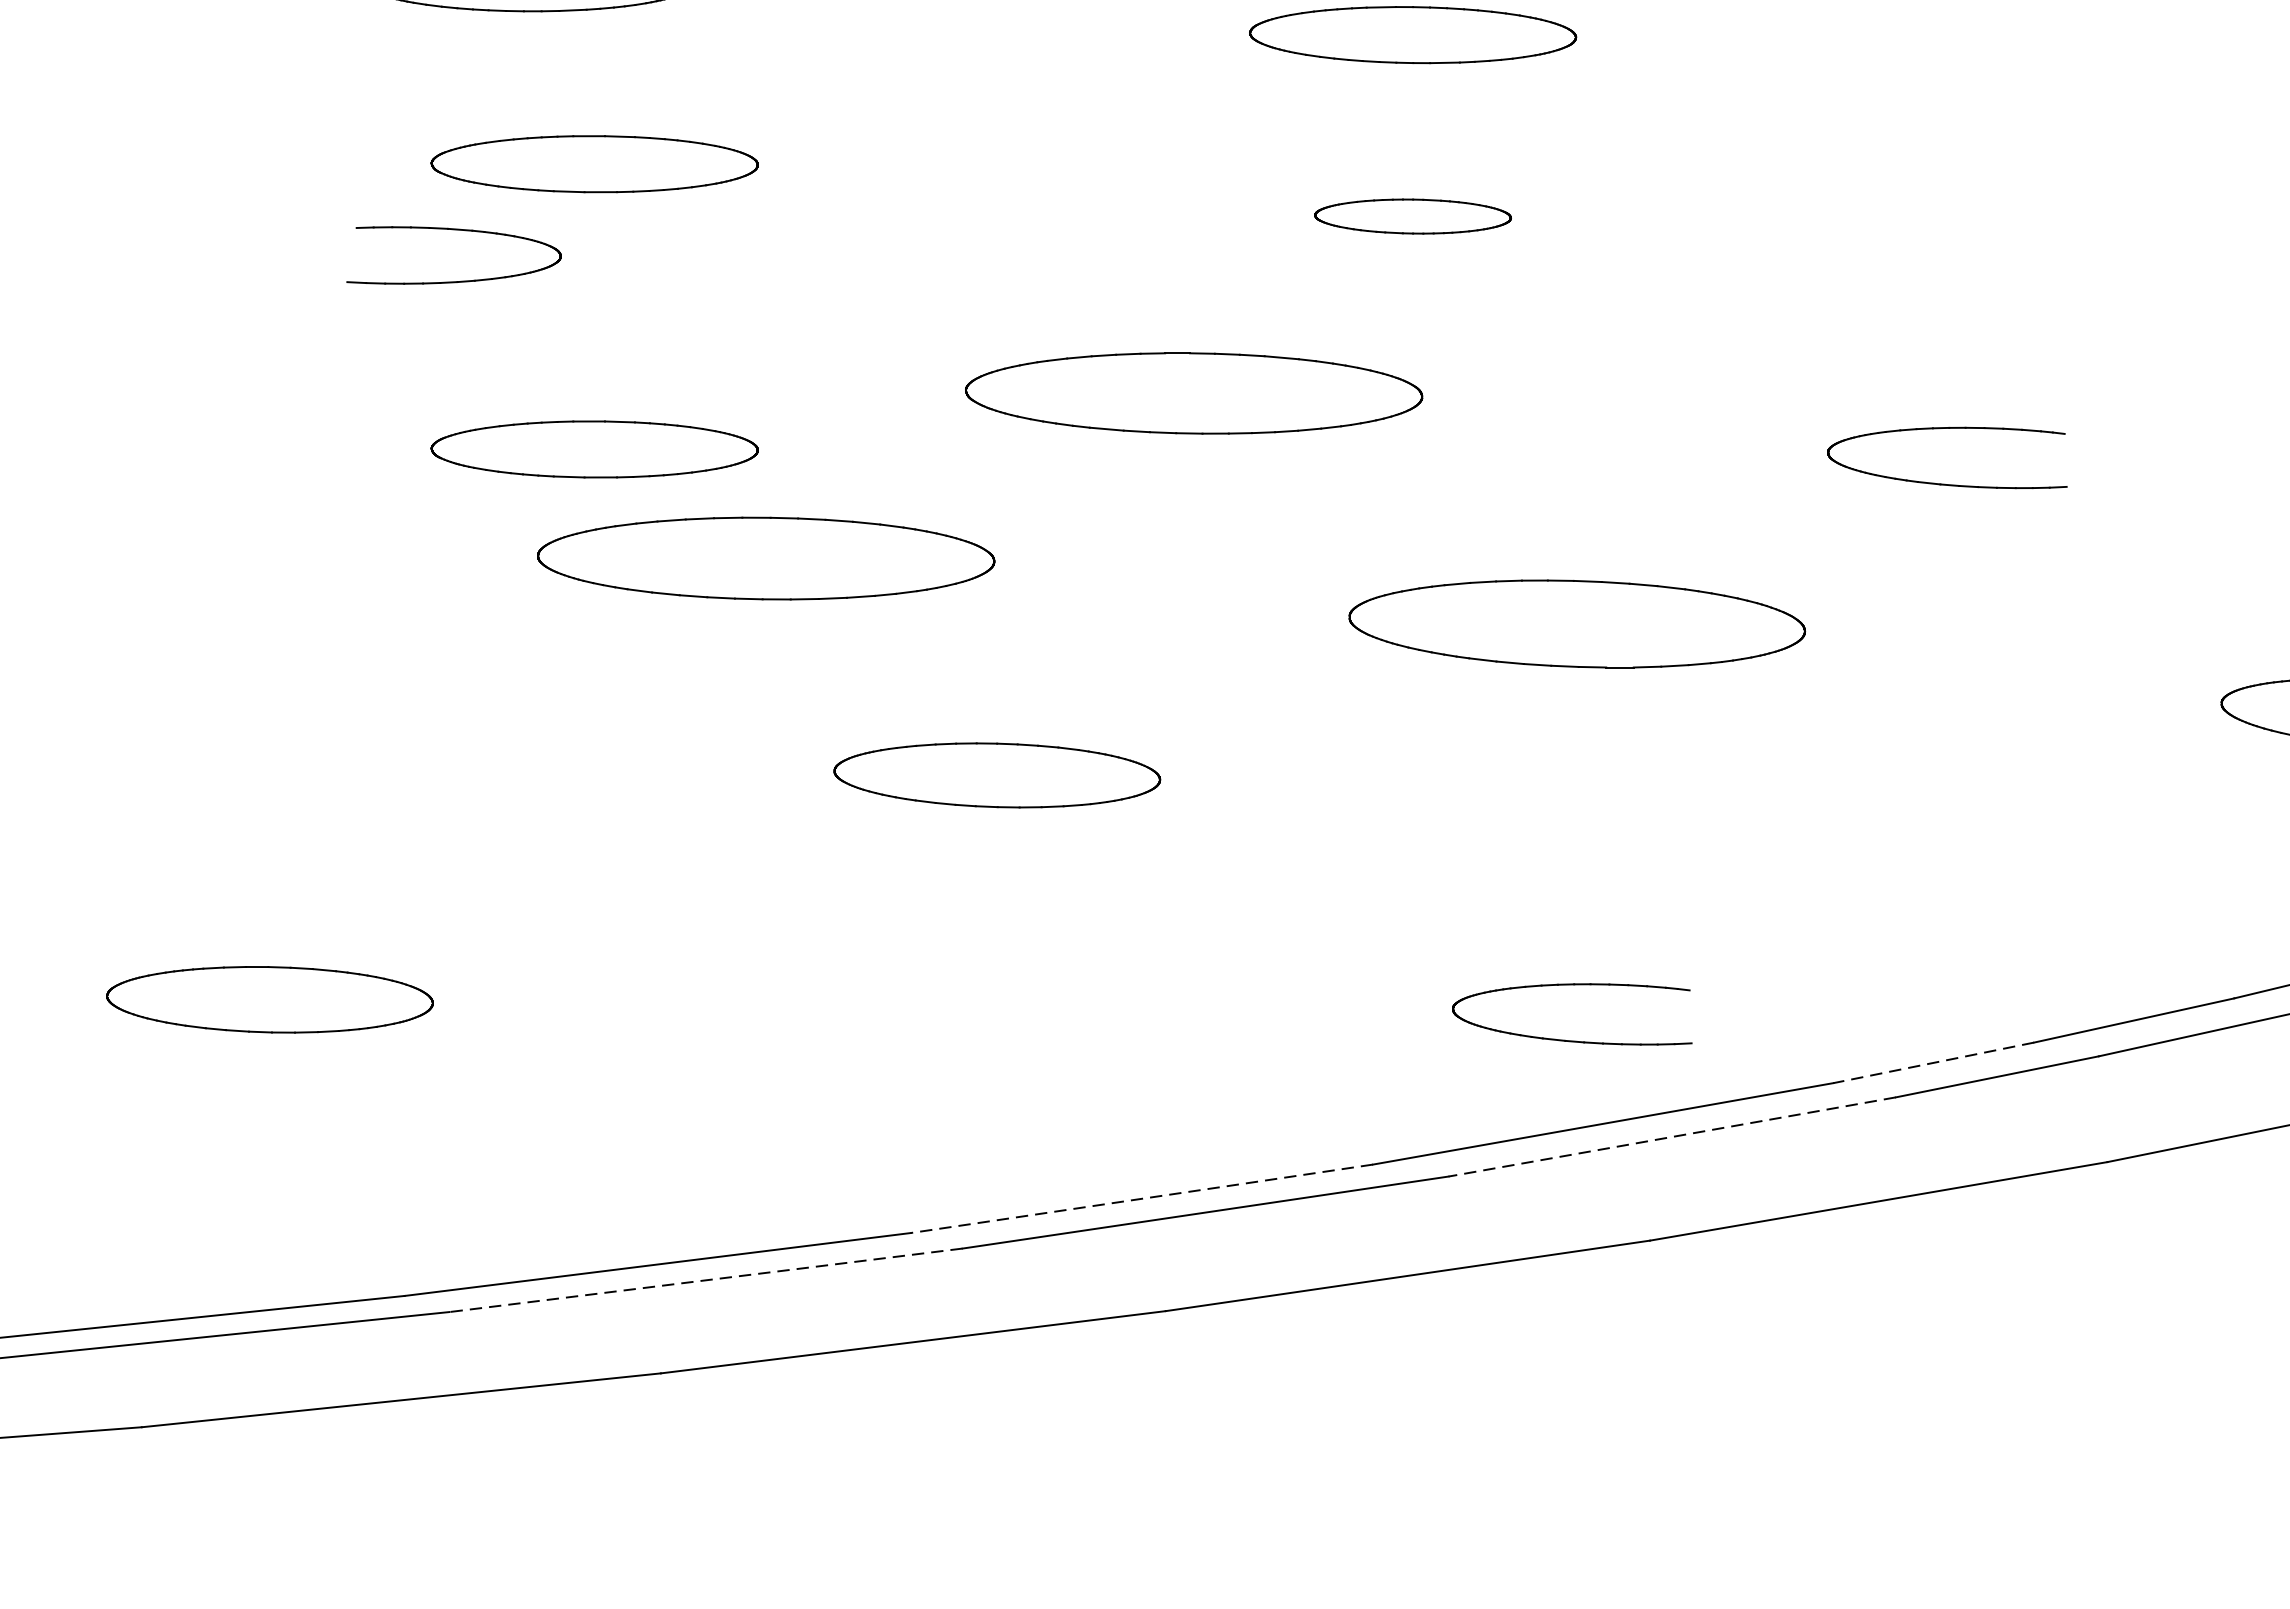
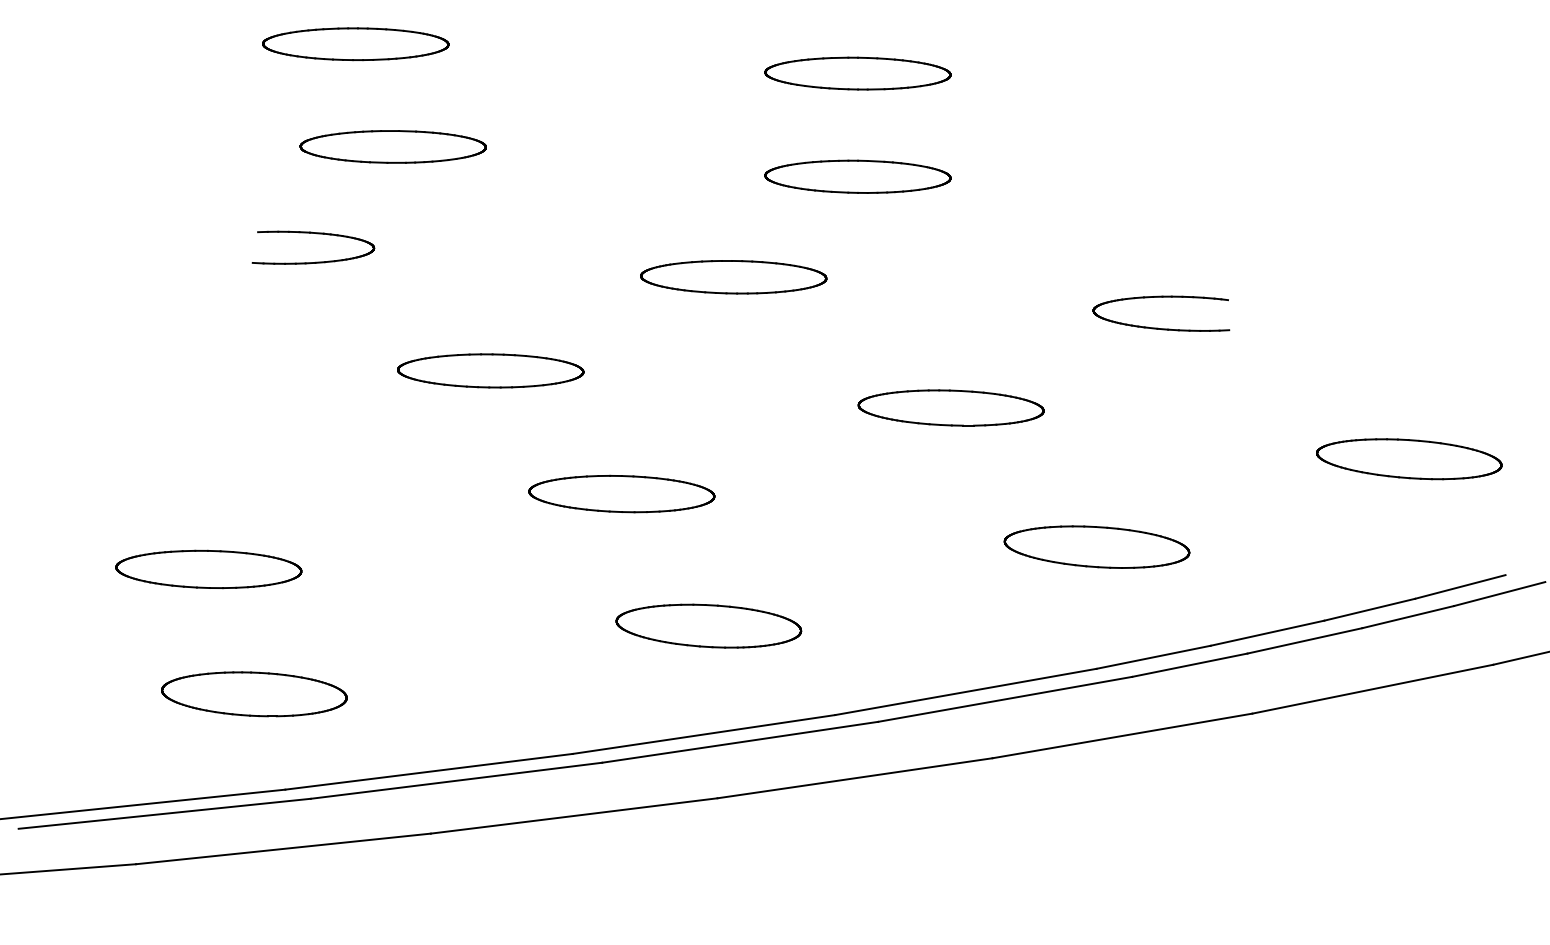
part: (1412, 216) -> (857, 176), size x1.67
part: (459, 232) -> (316, 234), moved
part: (1193, 394) -> (733, 277), size x0.71
part: (593, 448) -> (392, 308), removed
part: (765, 557) -> (490, 370), size x0.71
part: (1575, 623) -> (950, 407), size x0.71
part: (1833, 867) -> (1096, 546), added
part: (269, 999) -> (208, 569), moved
part: (1149, 1006) -> (708, 625), added
part: (1565, 1038) -> (944, 643), removed
line: (1933, 1063) -> (1153, 657), dashed -> solid
part: (350, 1128) -> (254, 694), added
line: (1671, 1137) -> (1004, 699), dashed -> solid
line: (1141, 1198) -> (703, 734), dashed -> solid
line: (706, 1279) -> (456, 780), dashed -> solid

